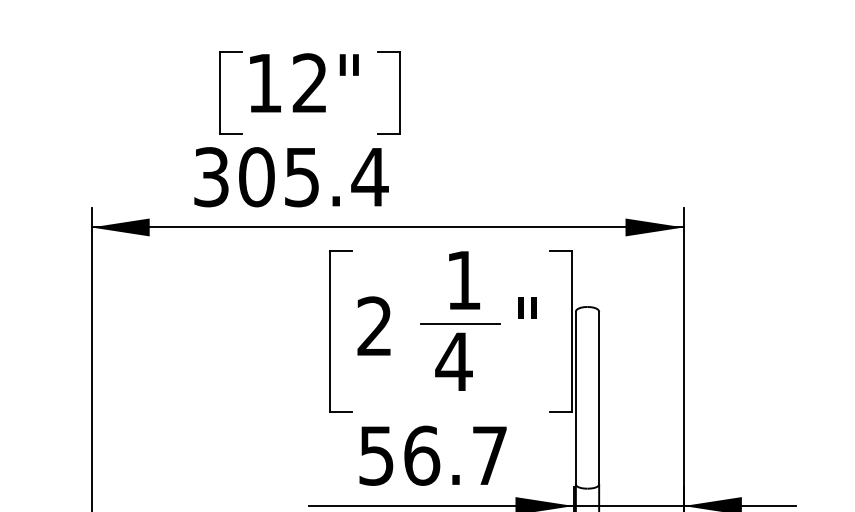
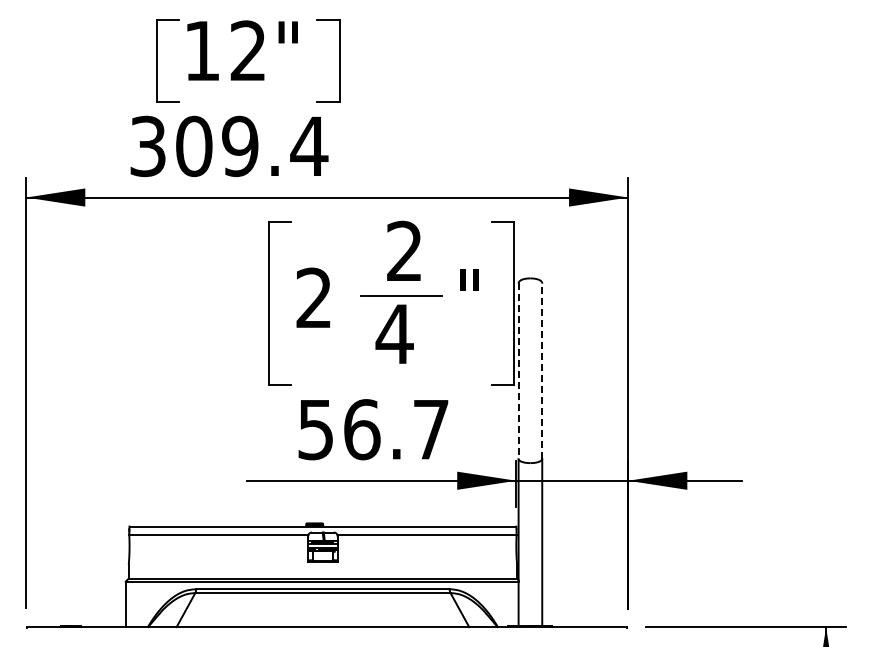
text: (302, 176) -> (240, 145), 305.4 -> 309.4
text: (463, 279) -> (404, 250), 1 -> 2
line: (575, 398) -> (518, 371), solid -> dashed
line: (599, 398) -> (542, 371), solid -> dashed

